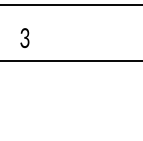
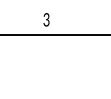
text: (24, 37) -> (46, 19), moved

